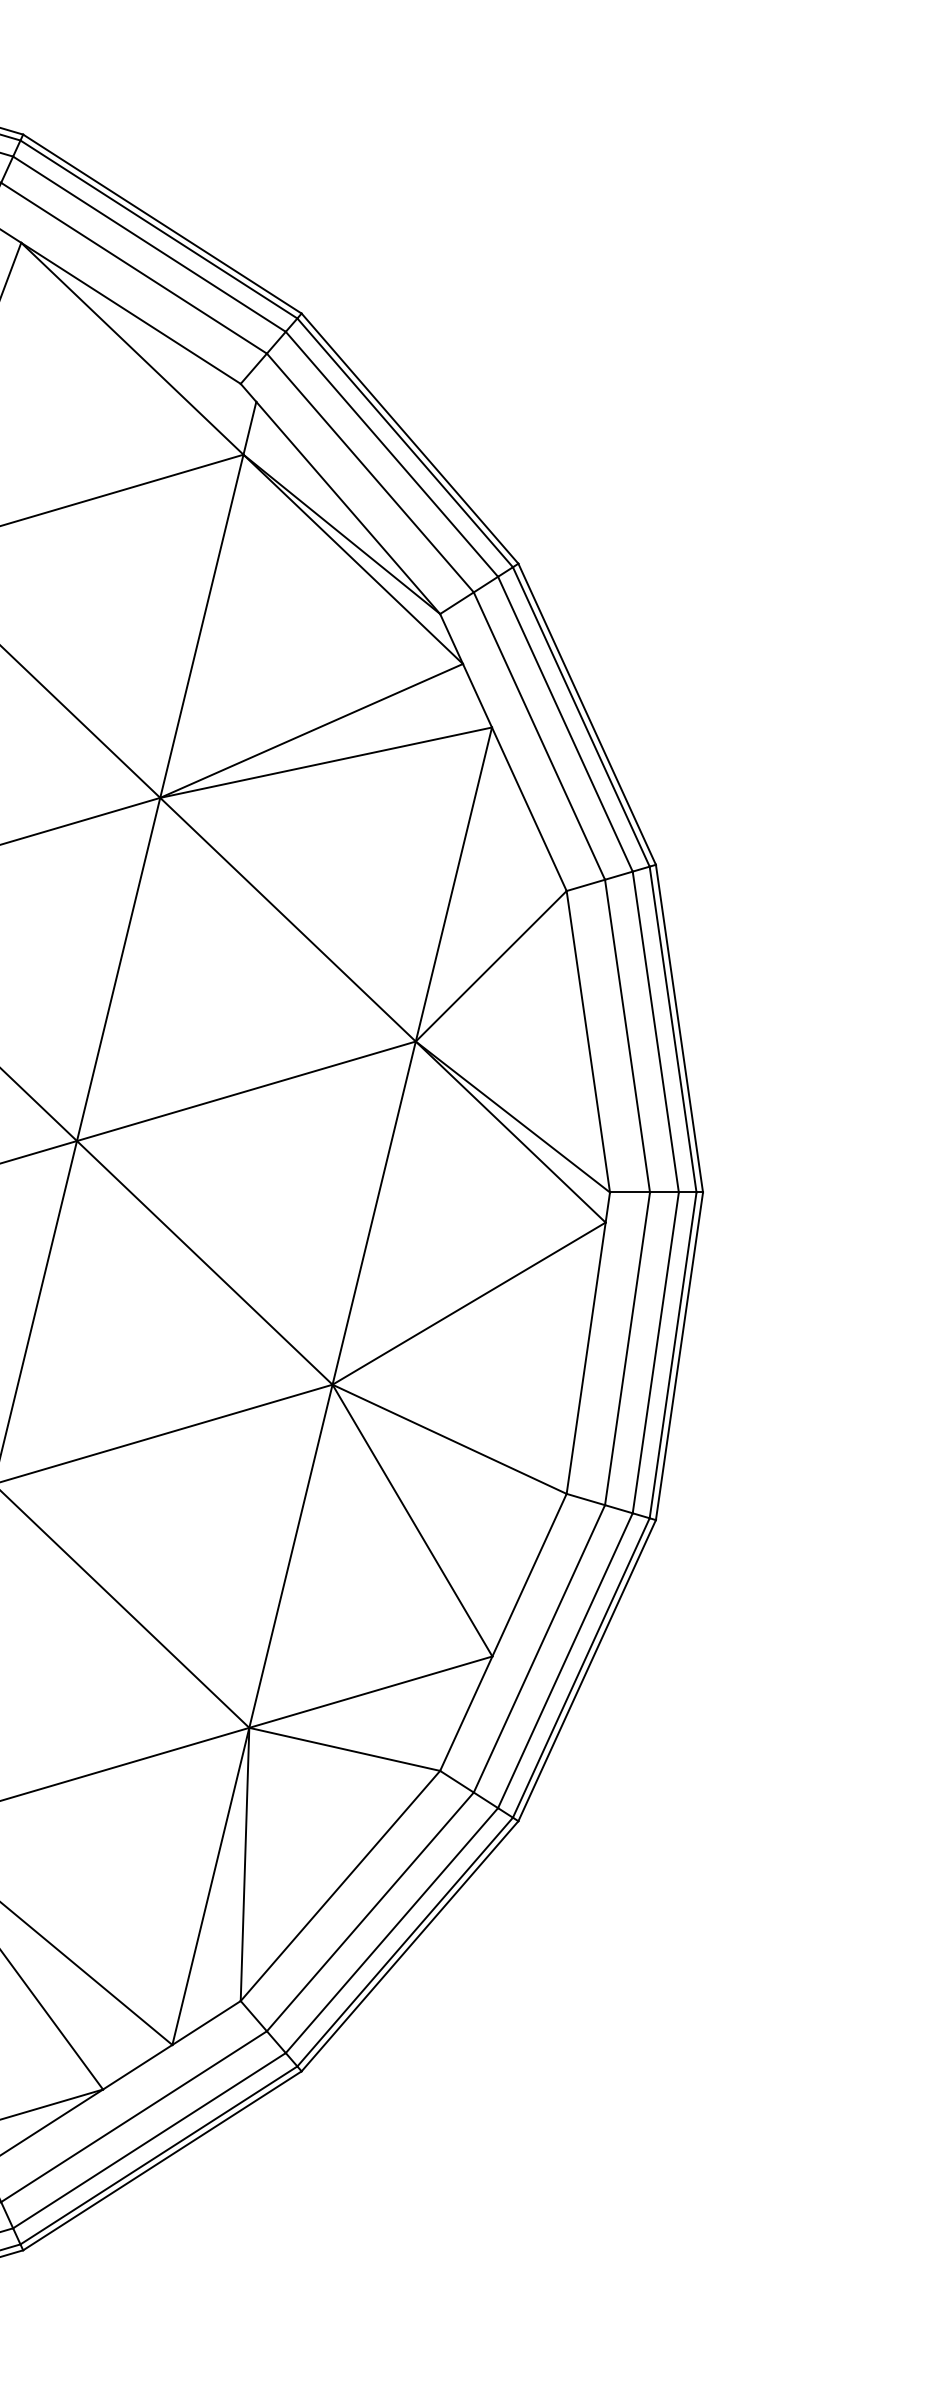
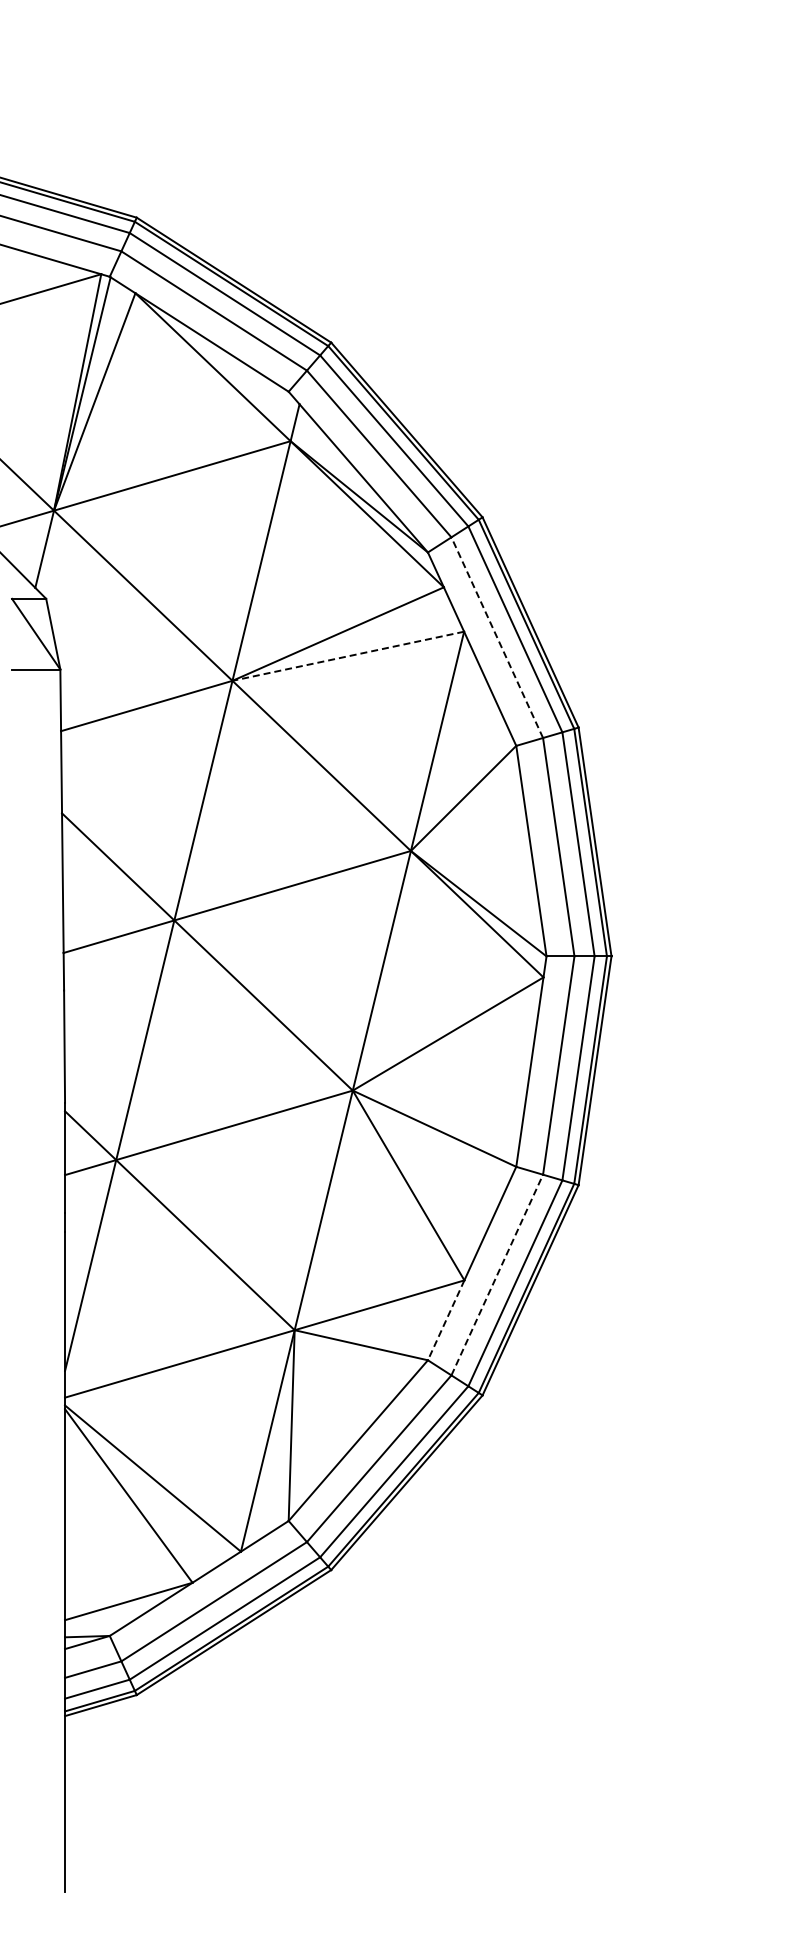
line: (539, 735) -> (497, 637), solid -> dashed
line: (324, 763) -> (347, 656), solid -> dashed
line: (539, 1648) -> (497, 1274), solid -> dashed
line: (466, 1713) -> (446, 1320), solid -> dashed

